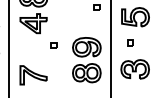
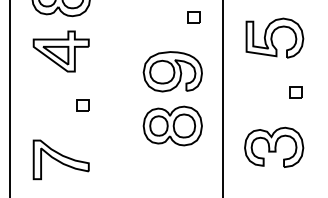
part: (130, 42) -> (295, 91), moved
part: (53, 45) -> (81, 105), moved
part: (86, 60) -> (172, 99), moved

